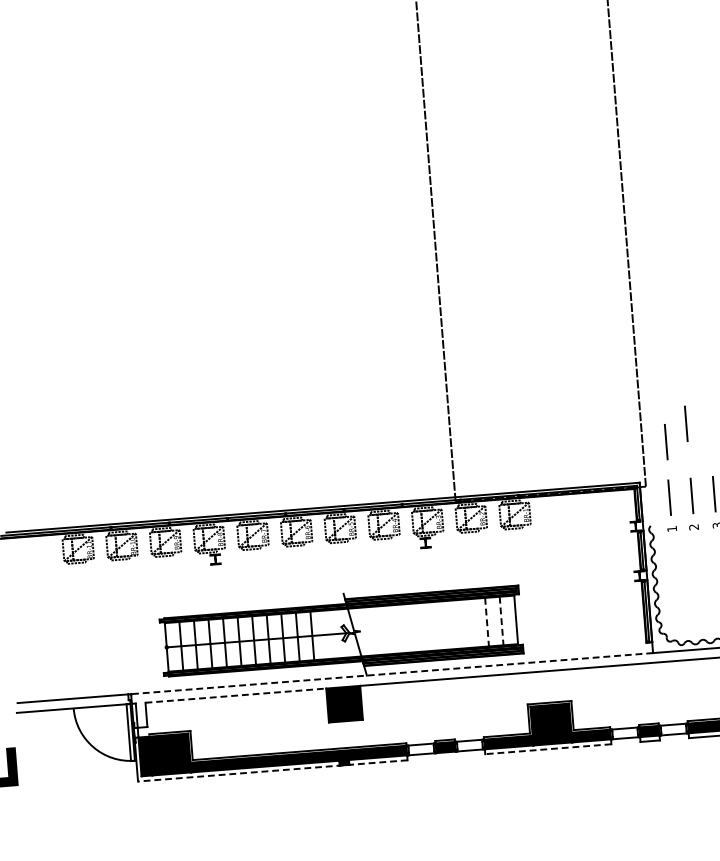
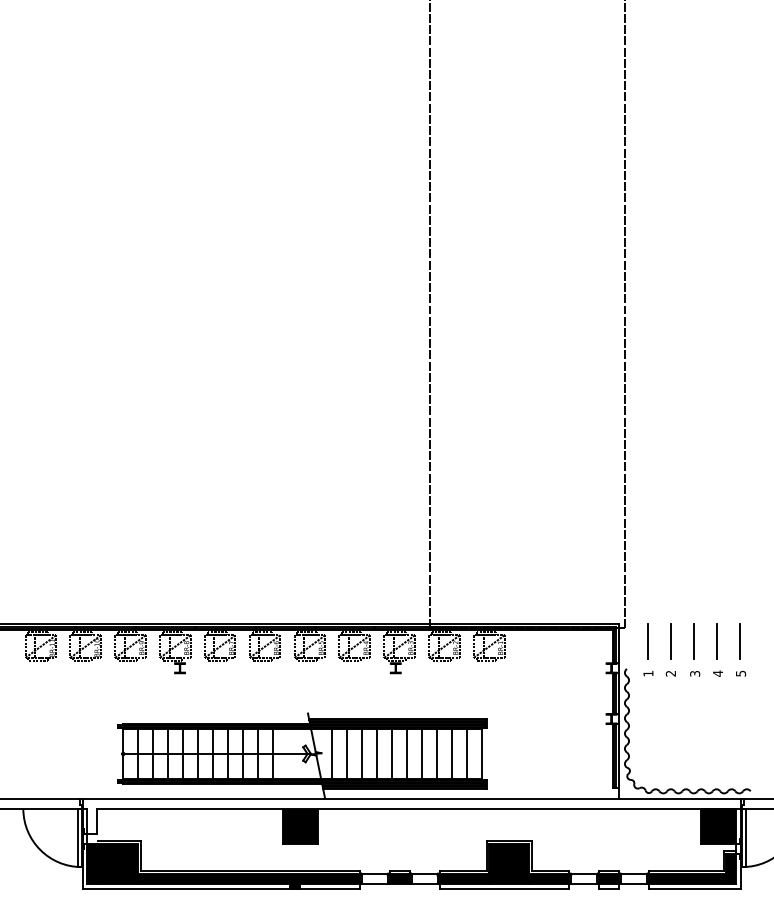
line: (685, 423) -> (670, 567), removed
line: (665, 442) -> (648, 584), removed
line: (502, 620) -> (467, 753), dashed -> solid
line: (487, 621) -> (452, 753), dashed -> solid
line: (472, 622) -> (437, 753), added
line: (458, 623) -> (422, 753), added
line: (443, 625) -> (407, 753), added
line: (428, 626) -> (392, 753), added
line: (414, 627) -> (377, 753), added
line: (399, 628) -> (362, 753), added
line: (385, 629) -> (347, 753), added
line: (370, 630) -> (332, 753), added
line: (392, 673) -> (351, 798), dashed -> solid
line: (235, 695) -> (189, 808), dashed -> solid
line: (548, 749) -> (504, 888), dashed -> solid
line: (272, 770) -> (221, 888), dashed -> solid

